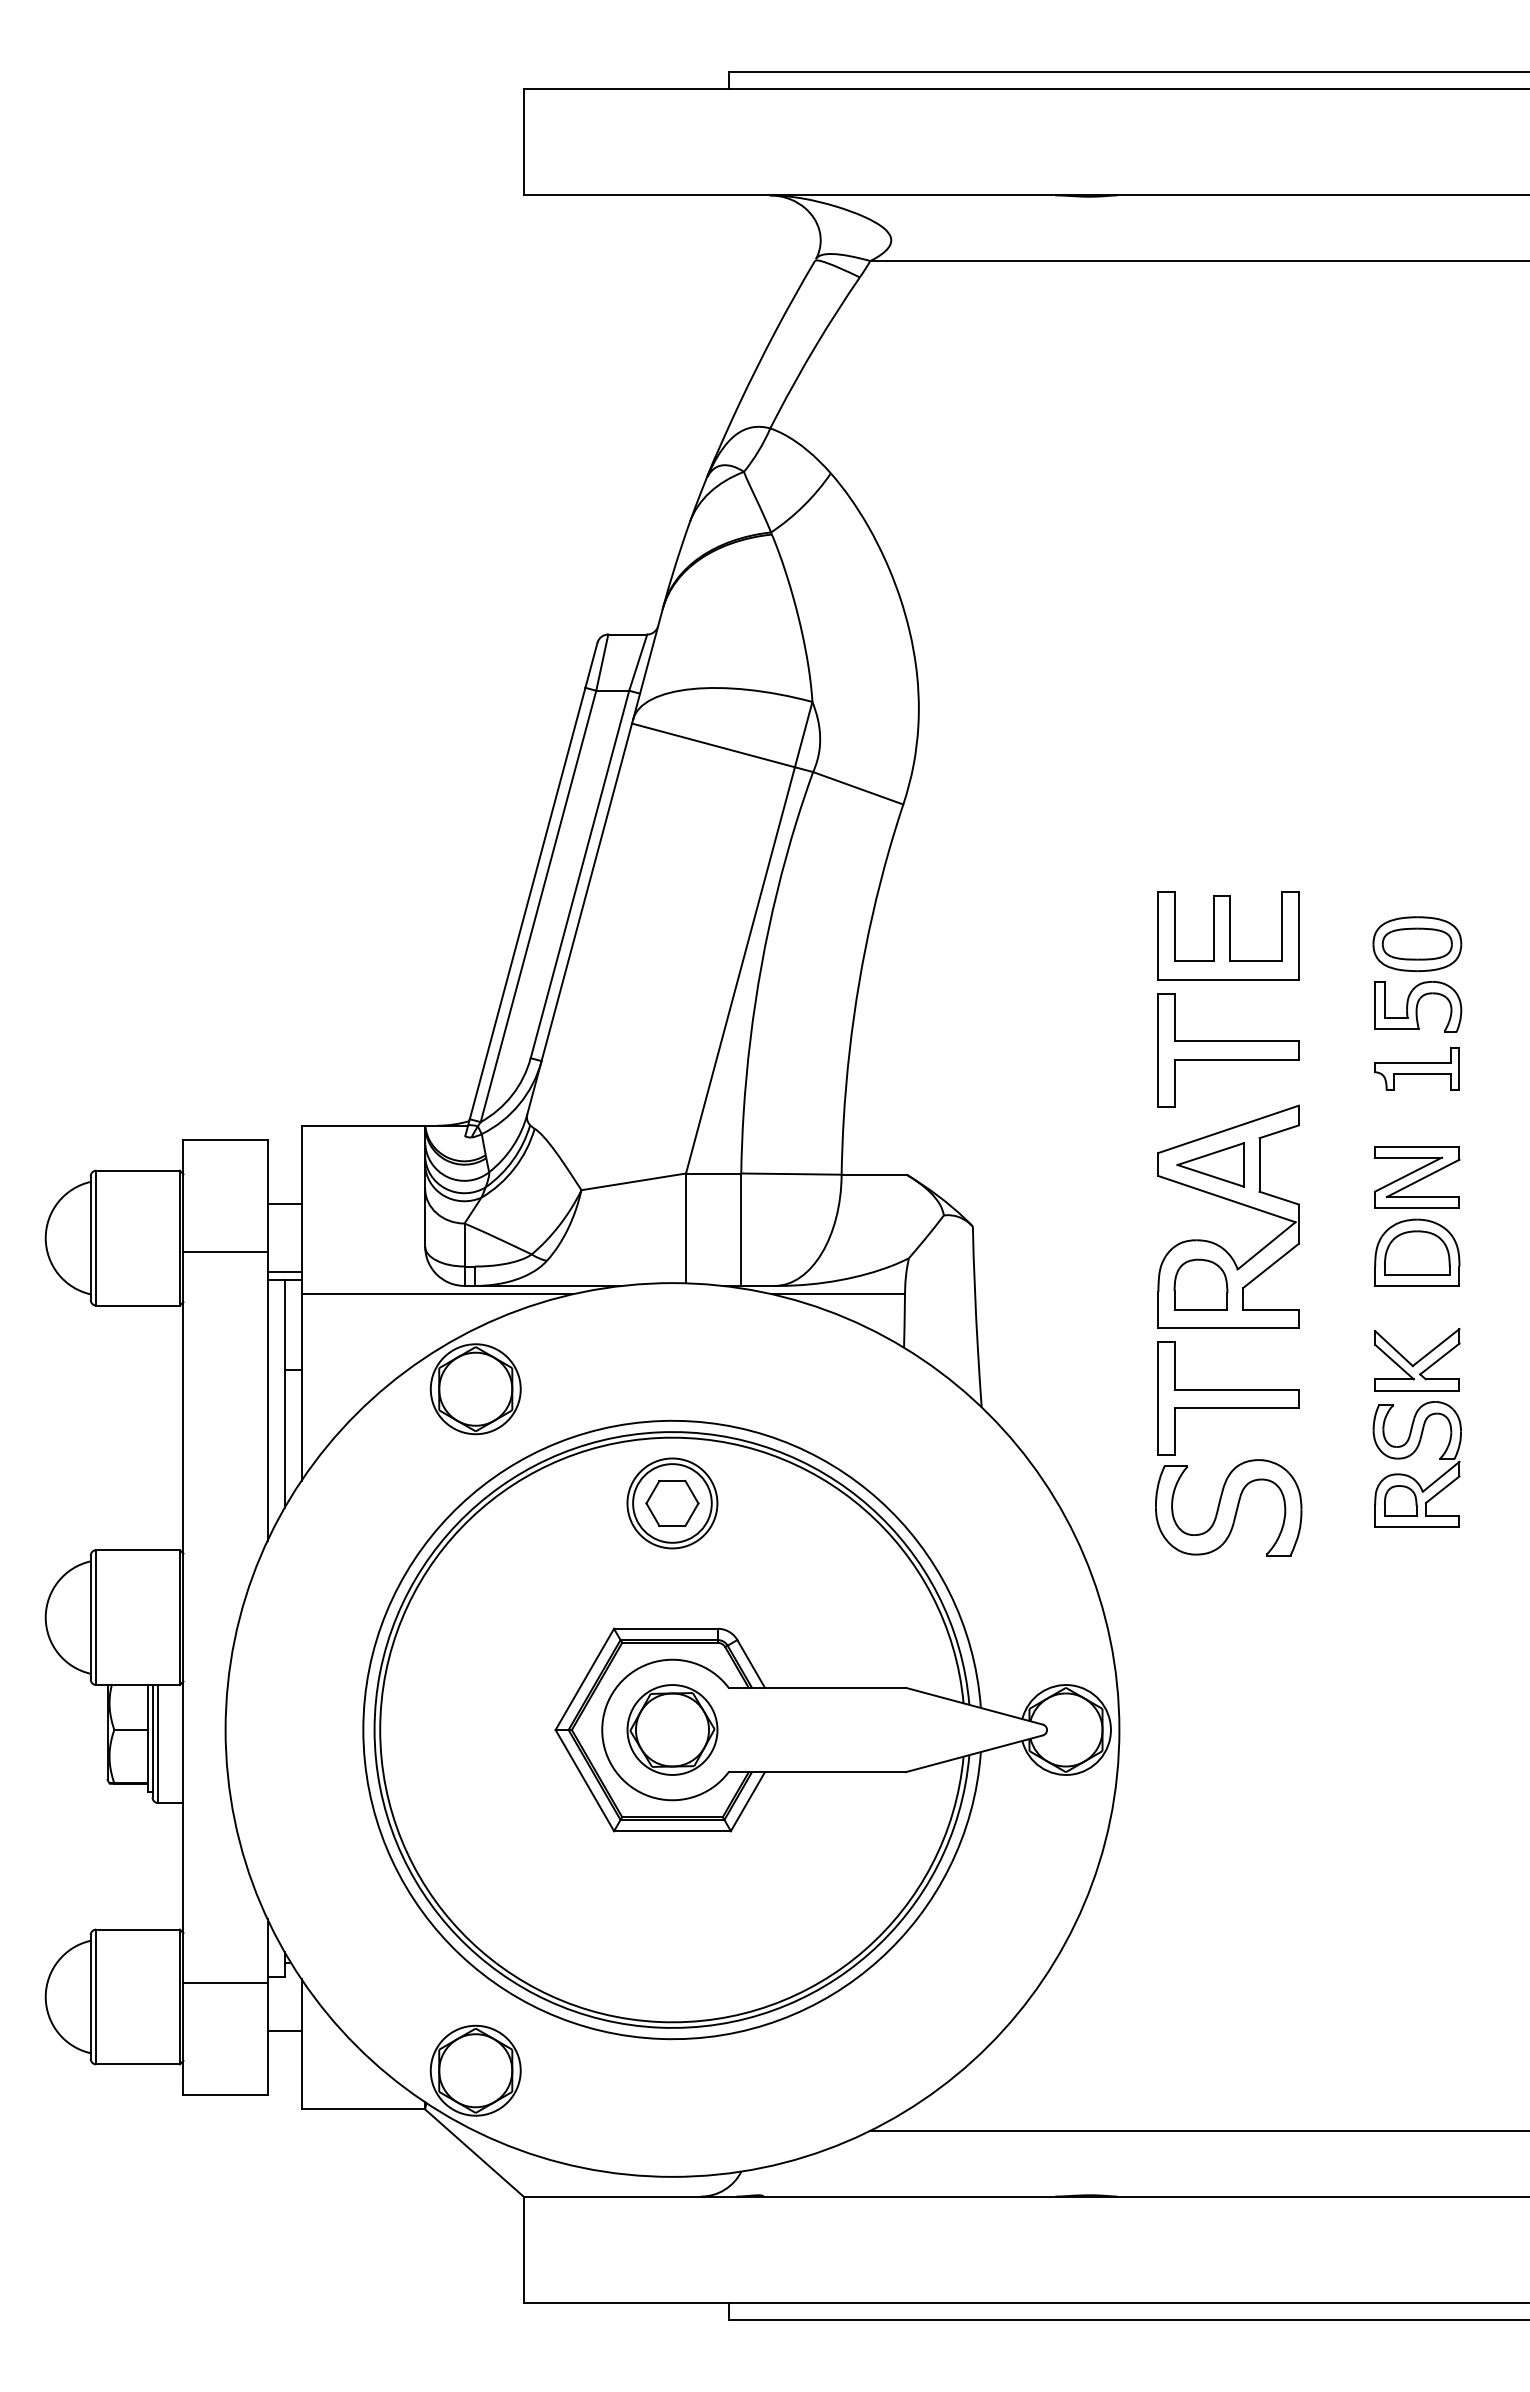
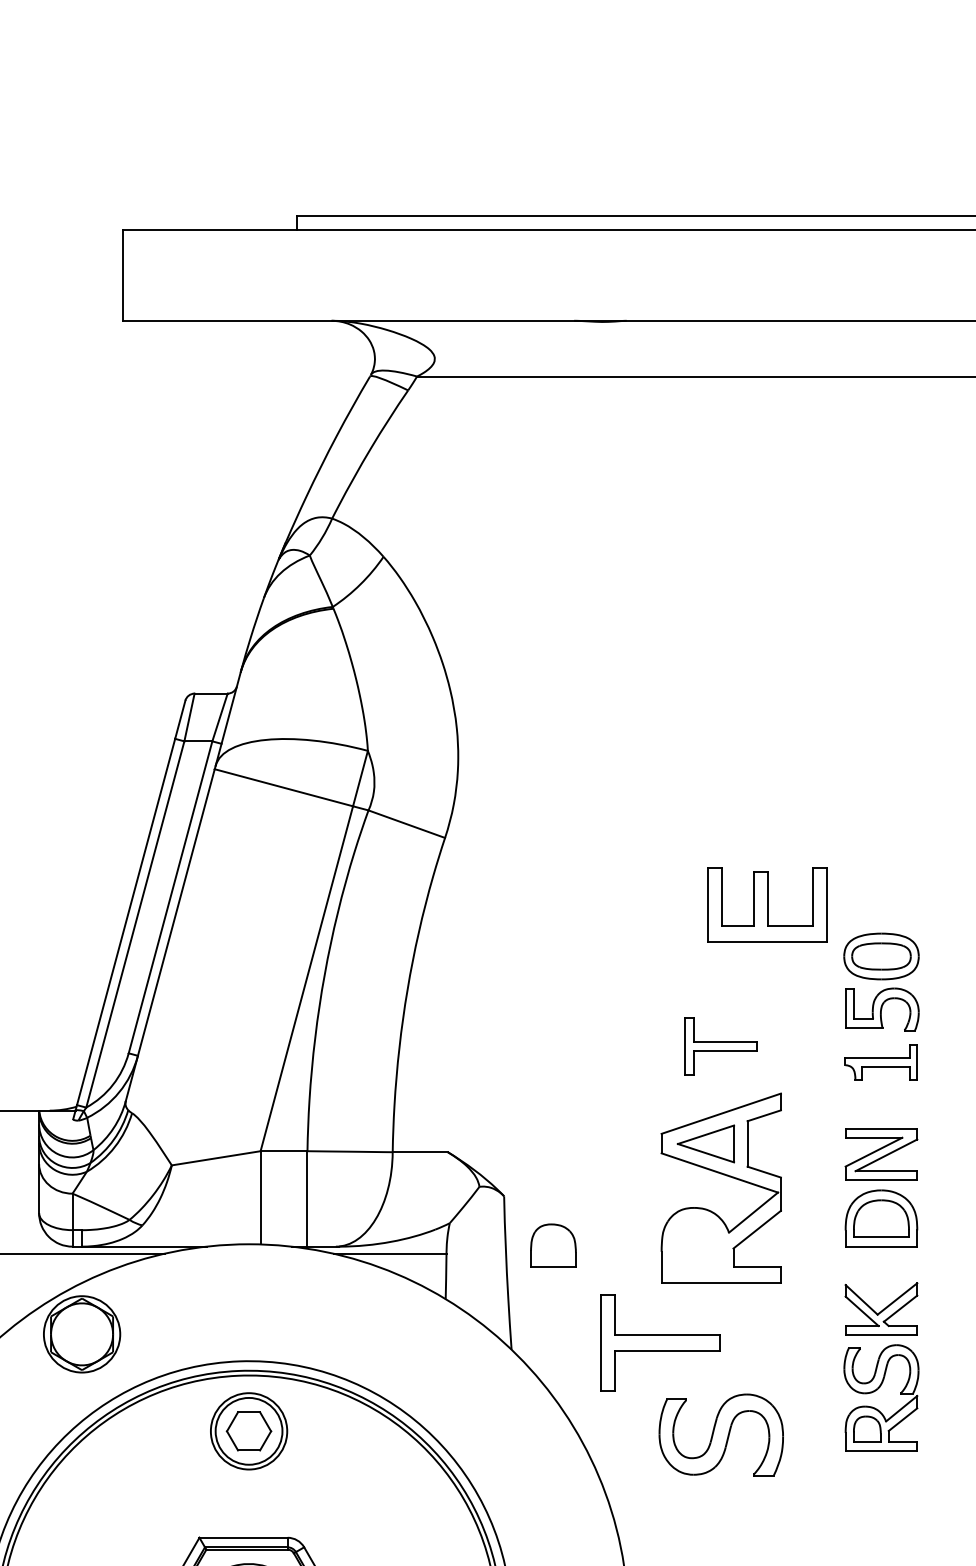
part: (1228, 935) -> (766, 905), moved
part: (1228, 1050) -> (721, 1046), size x0.6
part: (1200, 1284) -> (553, 1245), moved
part: (1228, 1398) -> (660, 1342), moved

